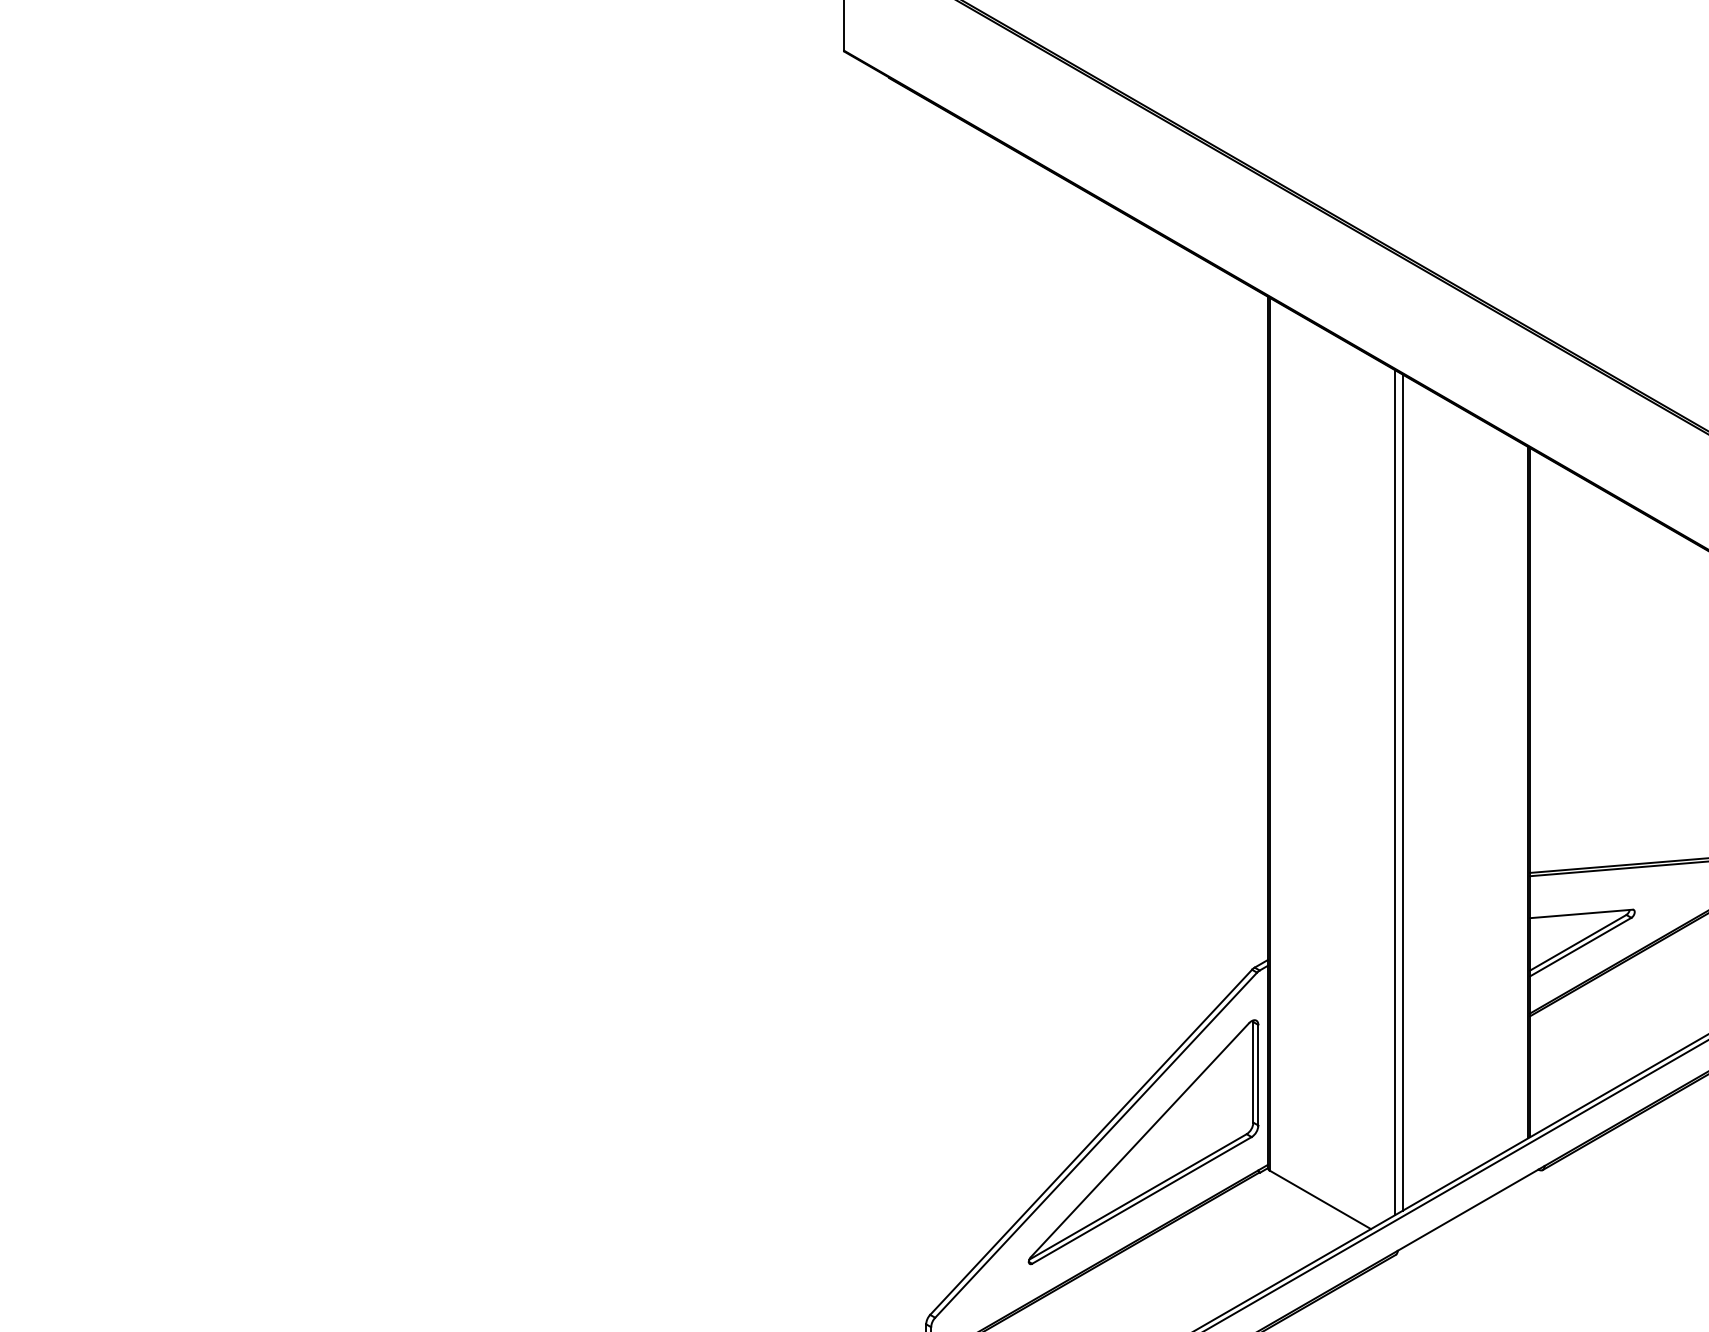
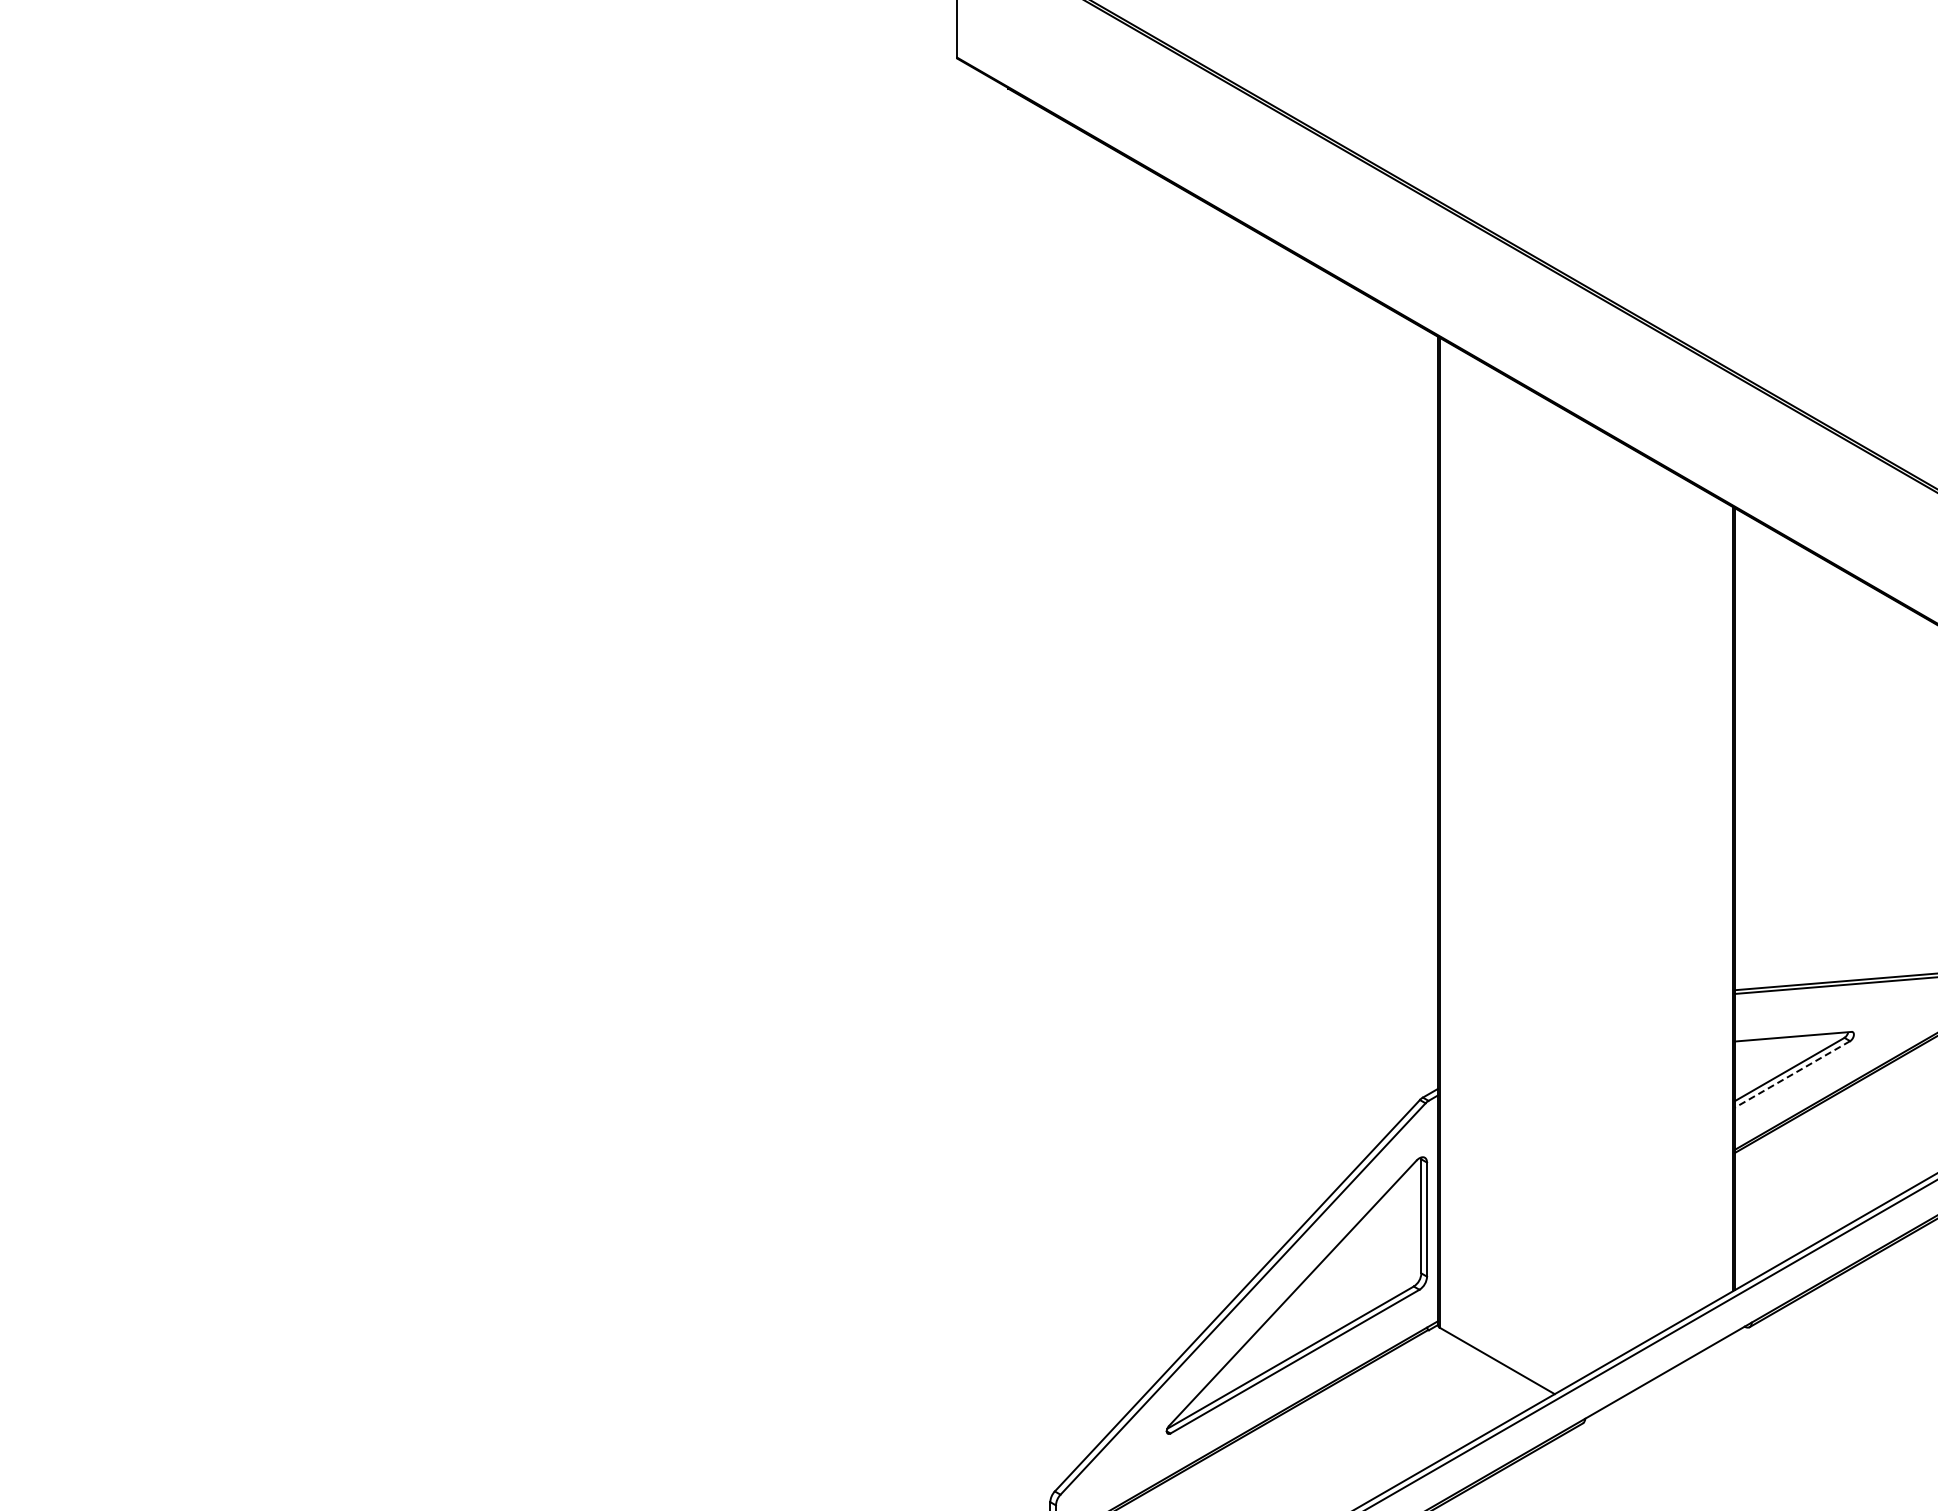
line: (1394, 792) -> (1581, 898), removed
line: (1403, 792) -> (1591, 899), removed
line: (1580, 947) -> (1792, 1074), solid -> dashed

